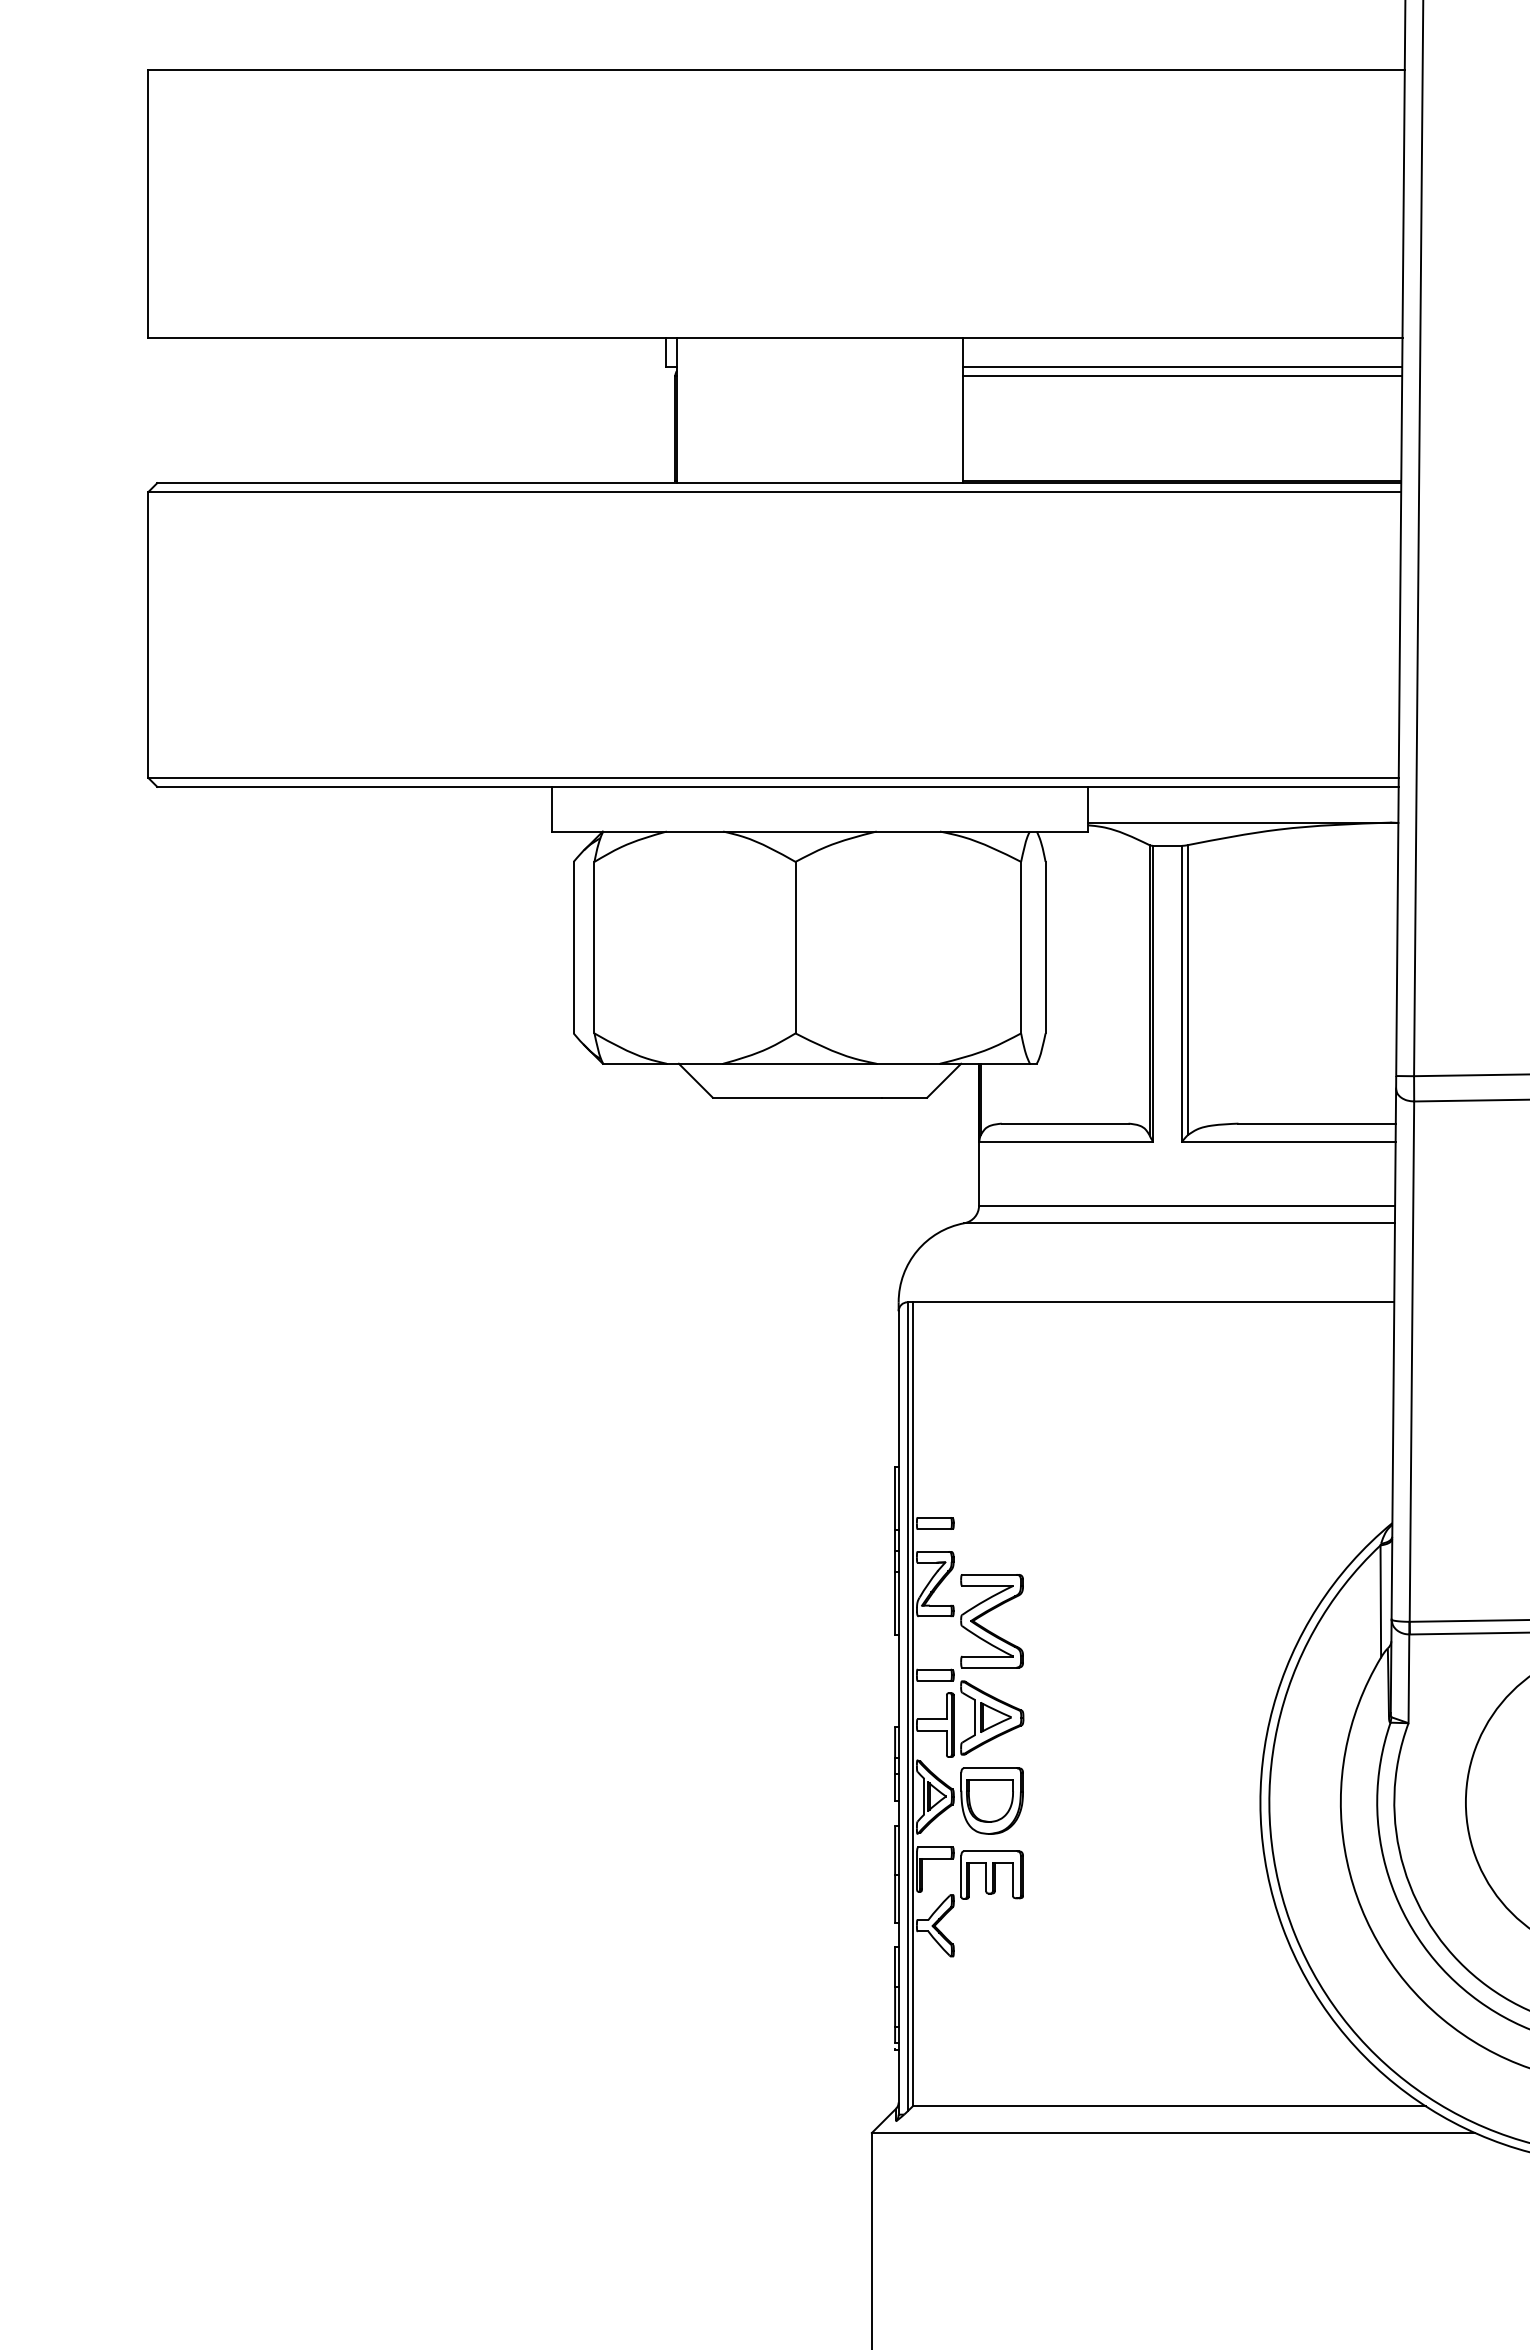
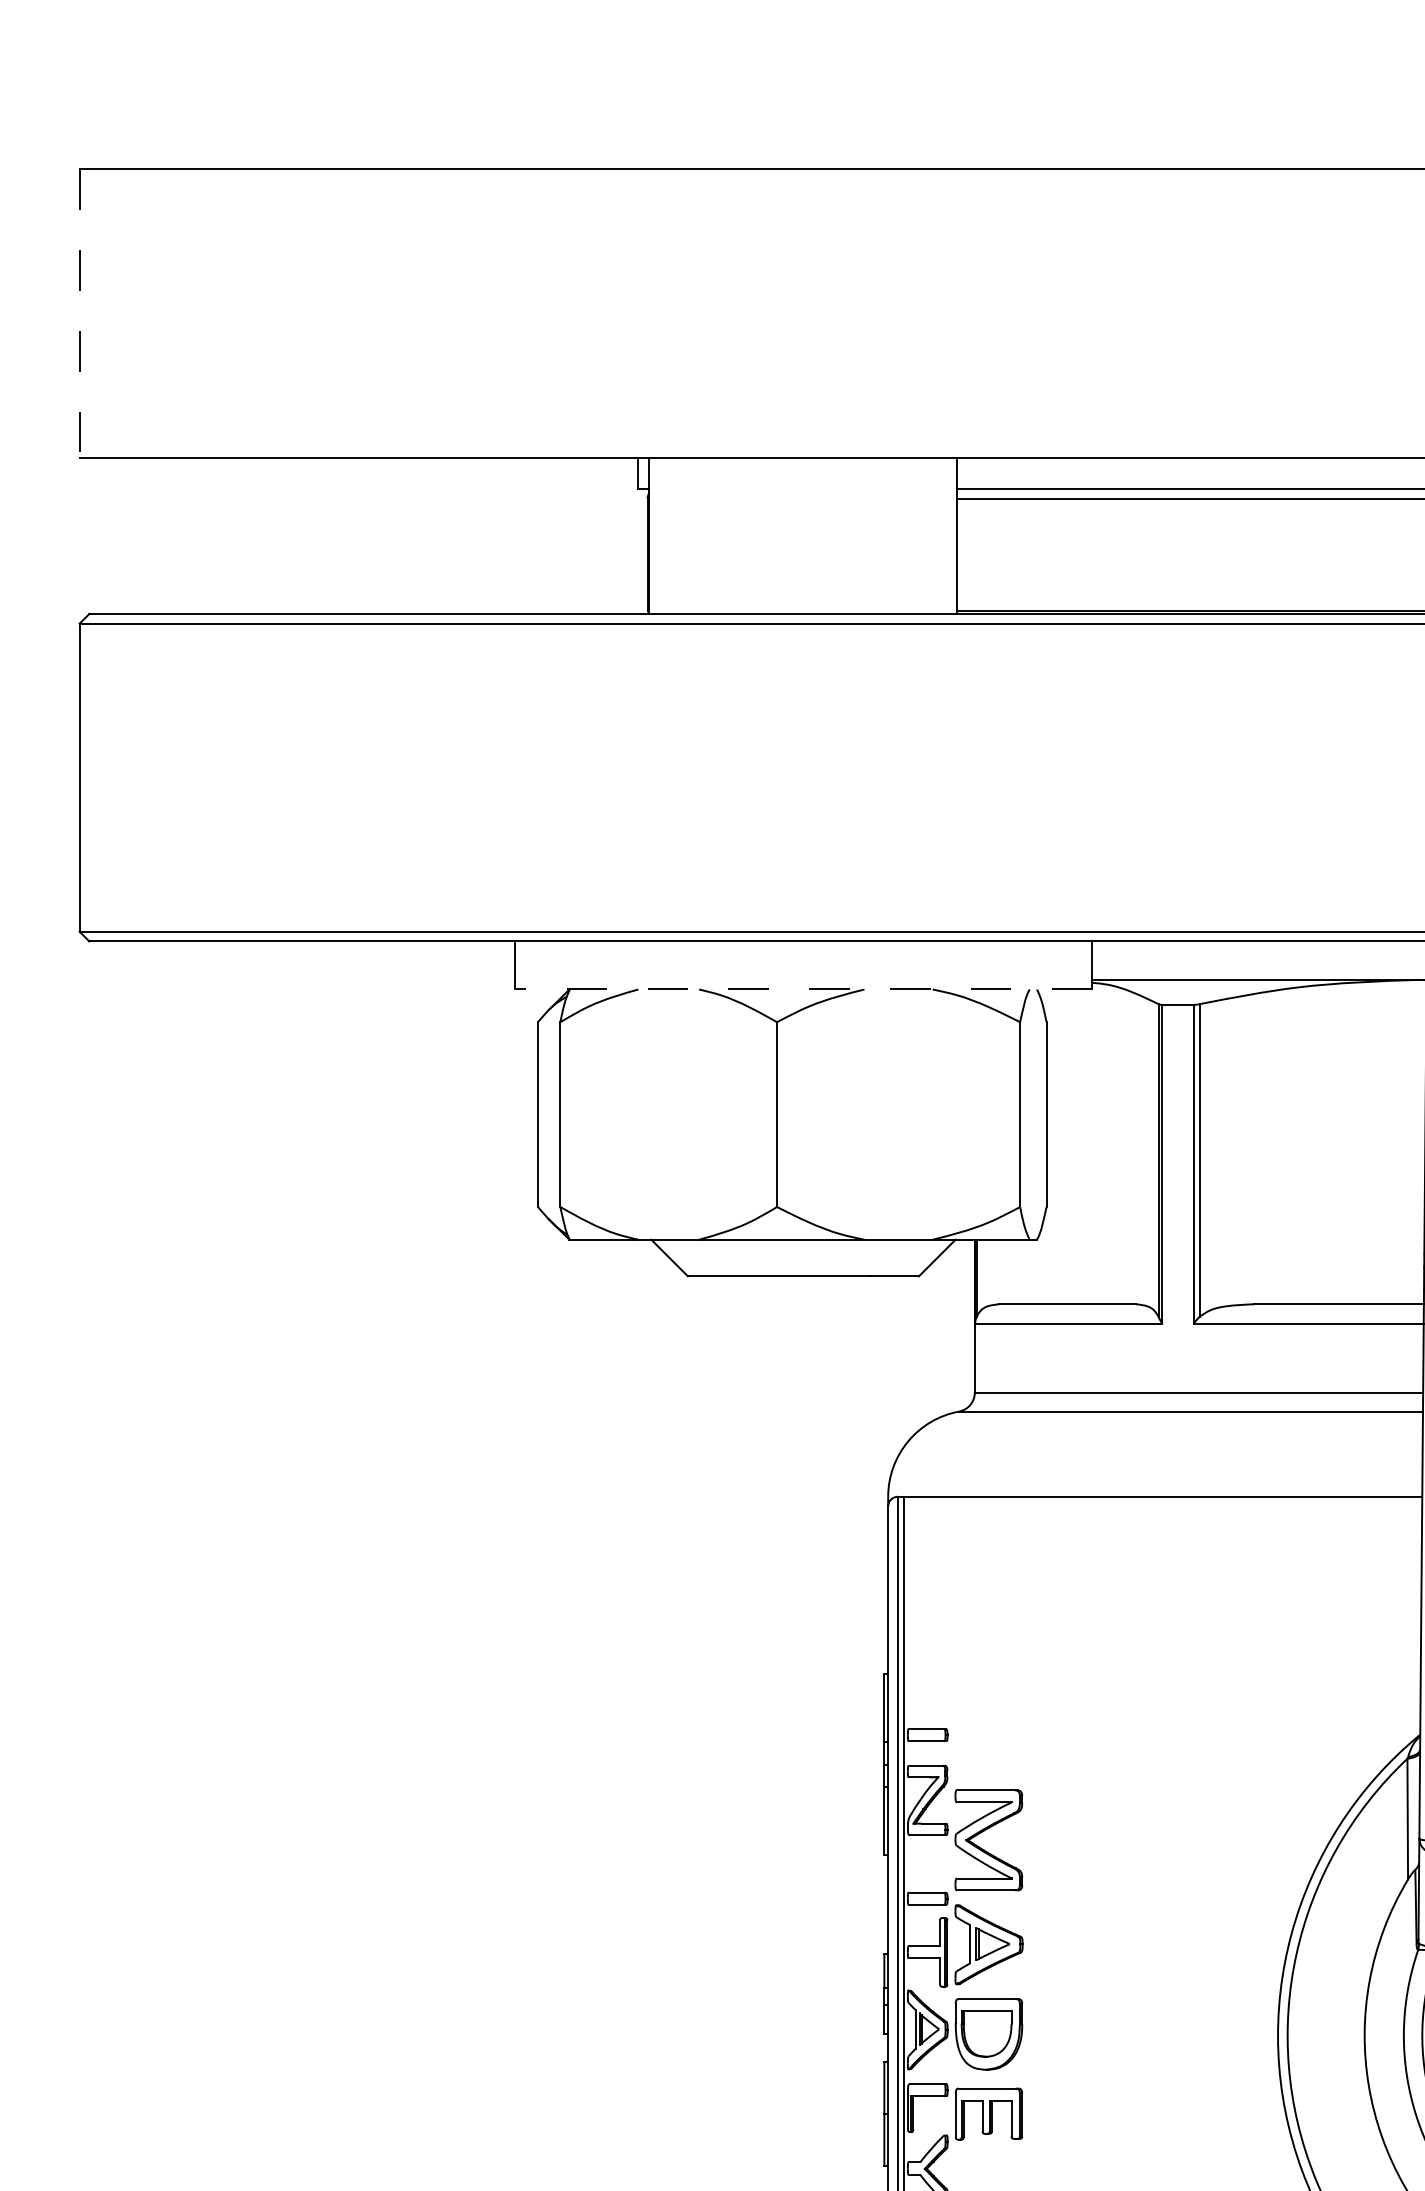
line: (148, 204) -> (79, 313), solid -> dashed
line: (820, 831) -> (803, 989), solid -> dashed

